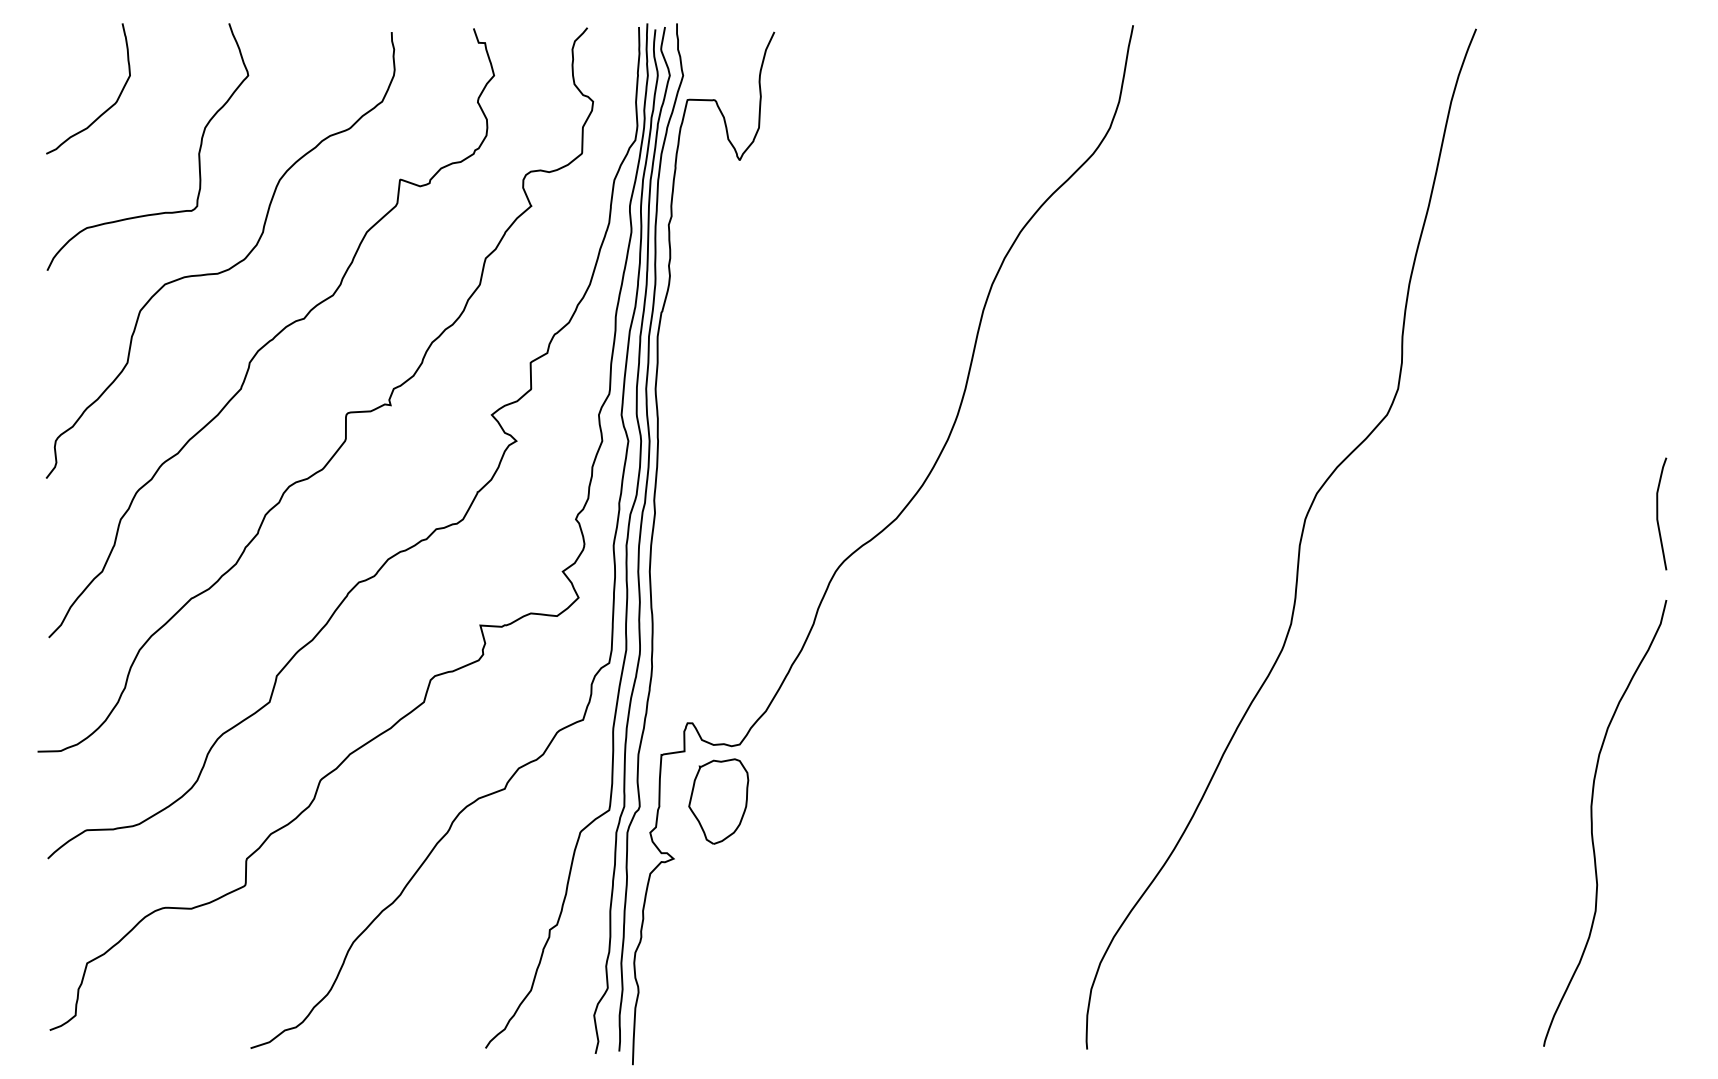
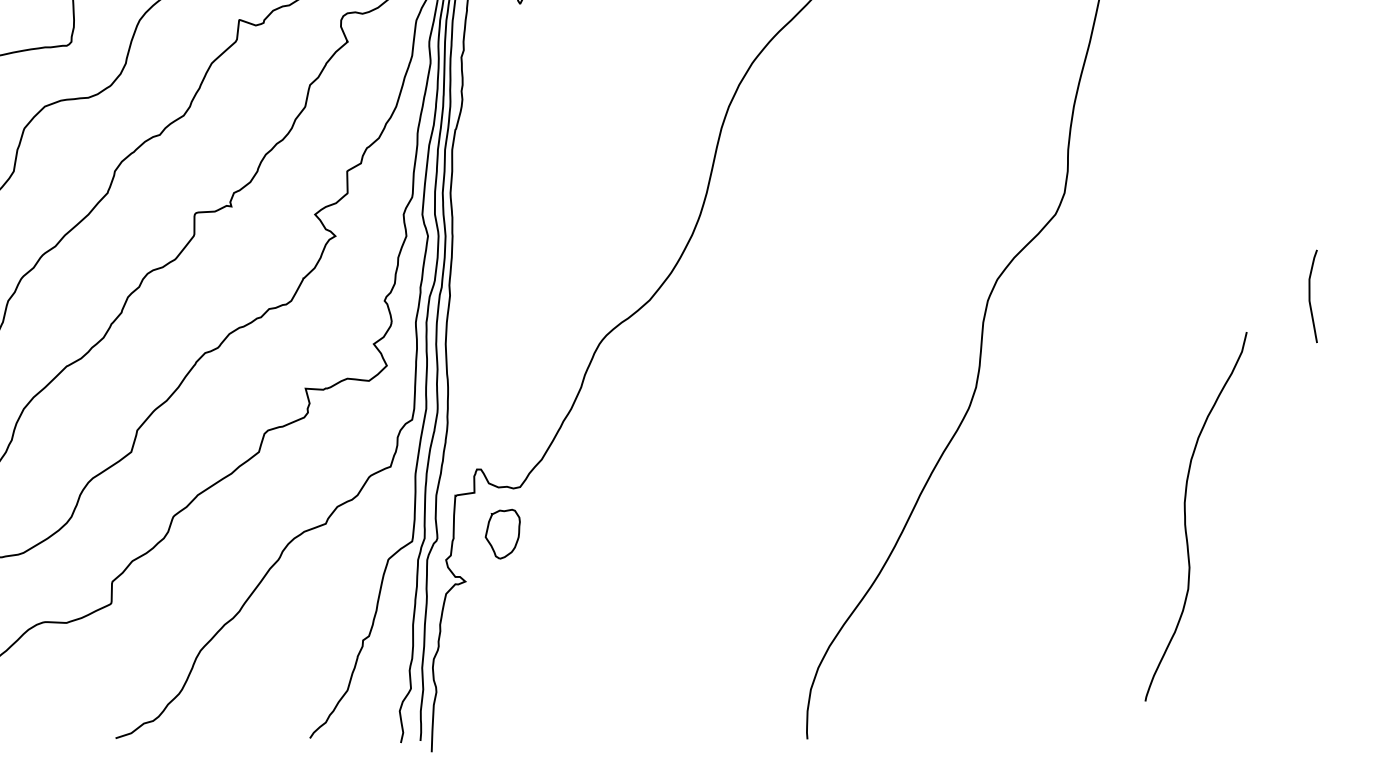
curve: (1658, 513) -> (1310, 296), moved
part: (718, 801) -> (502, 534), size x0.7
curve: (1592, 823) -> (1185, 516), moved

